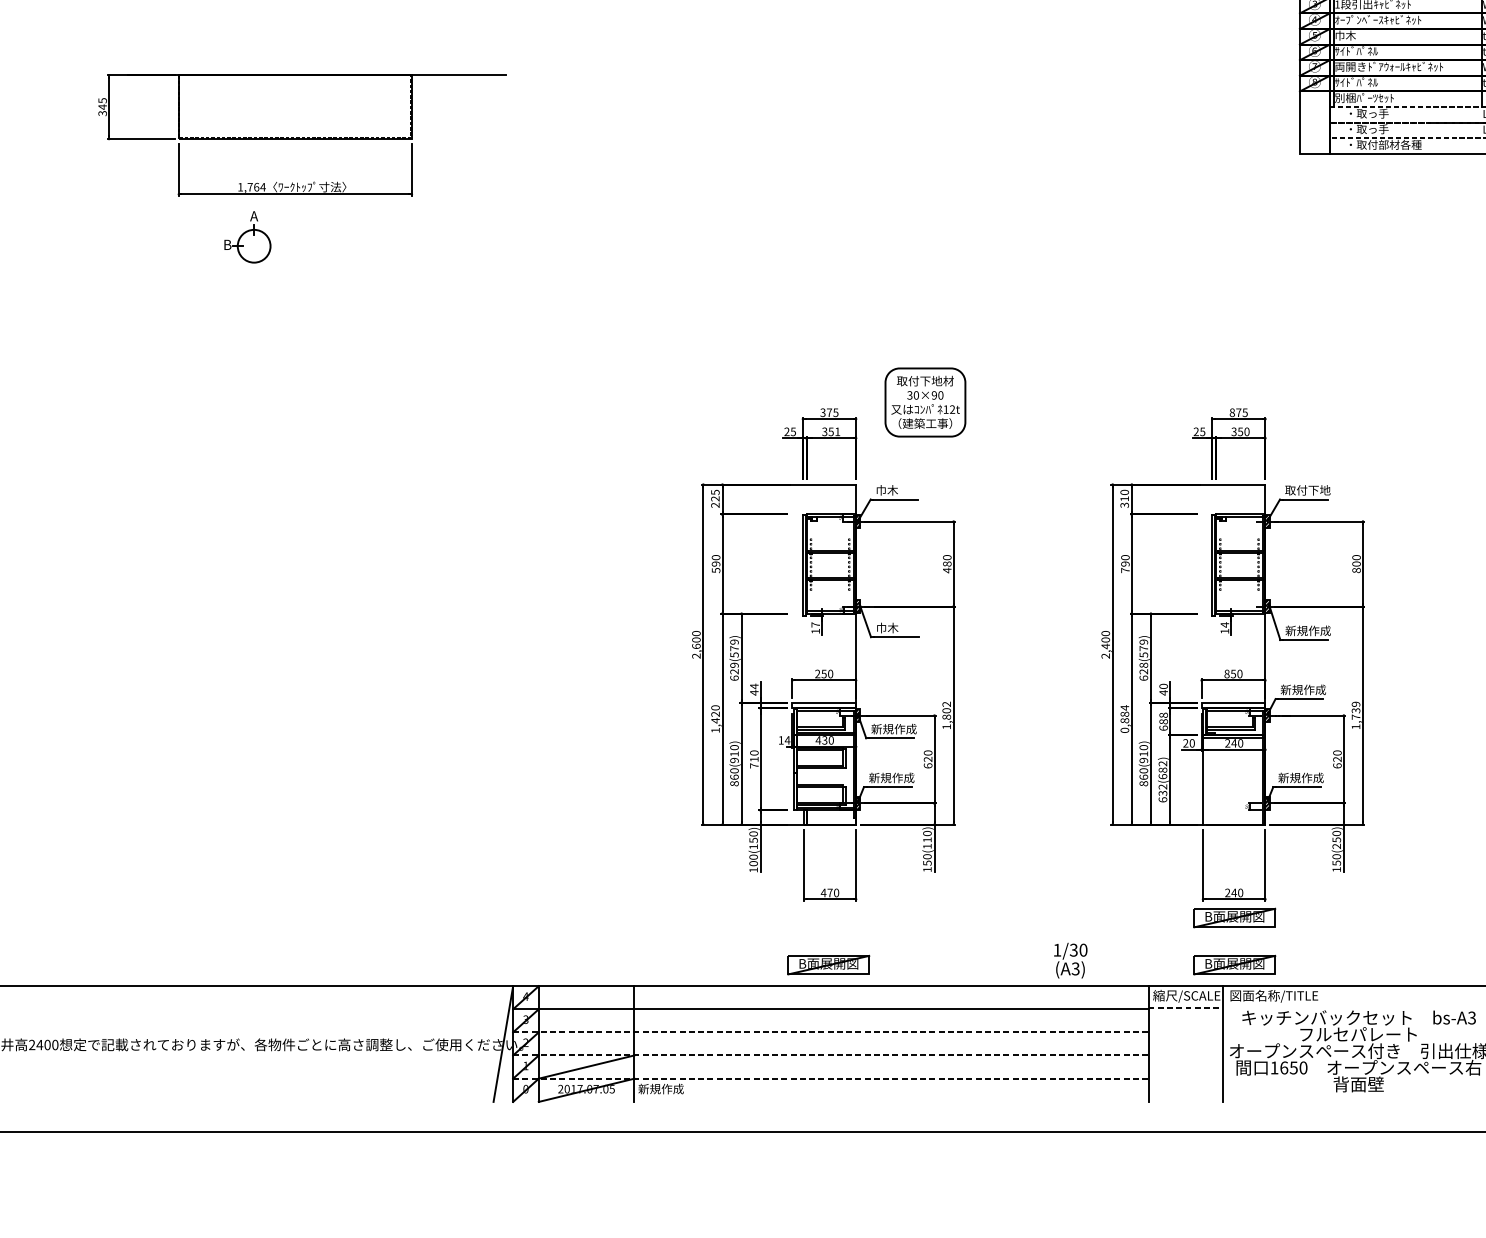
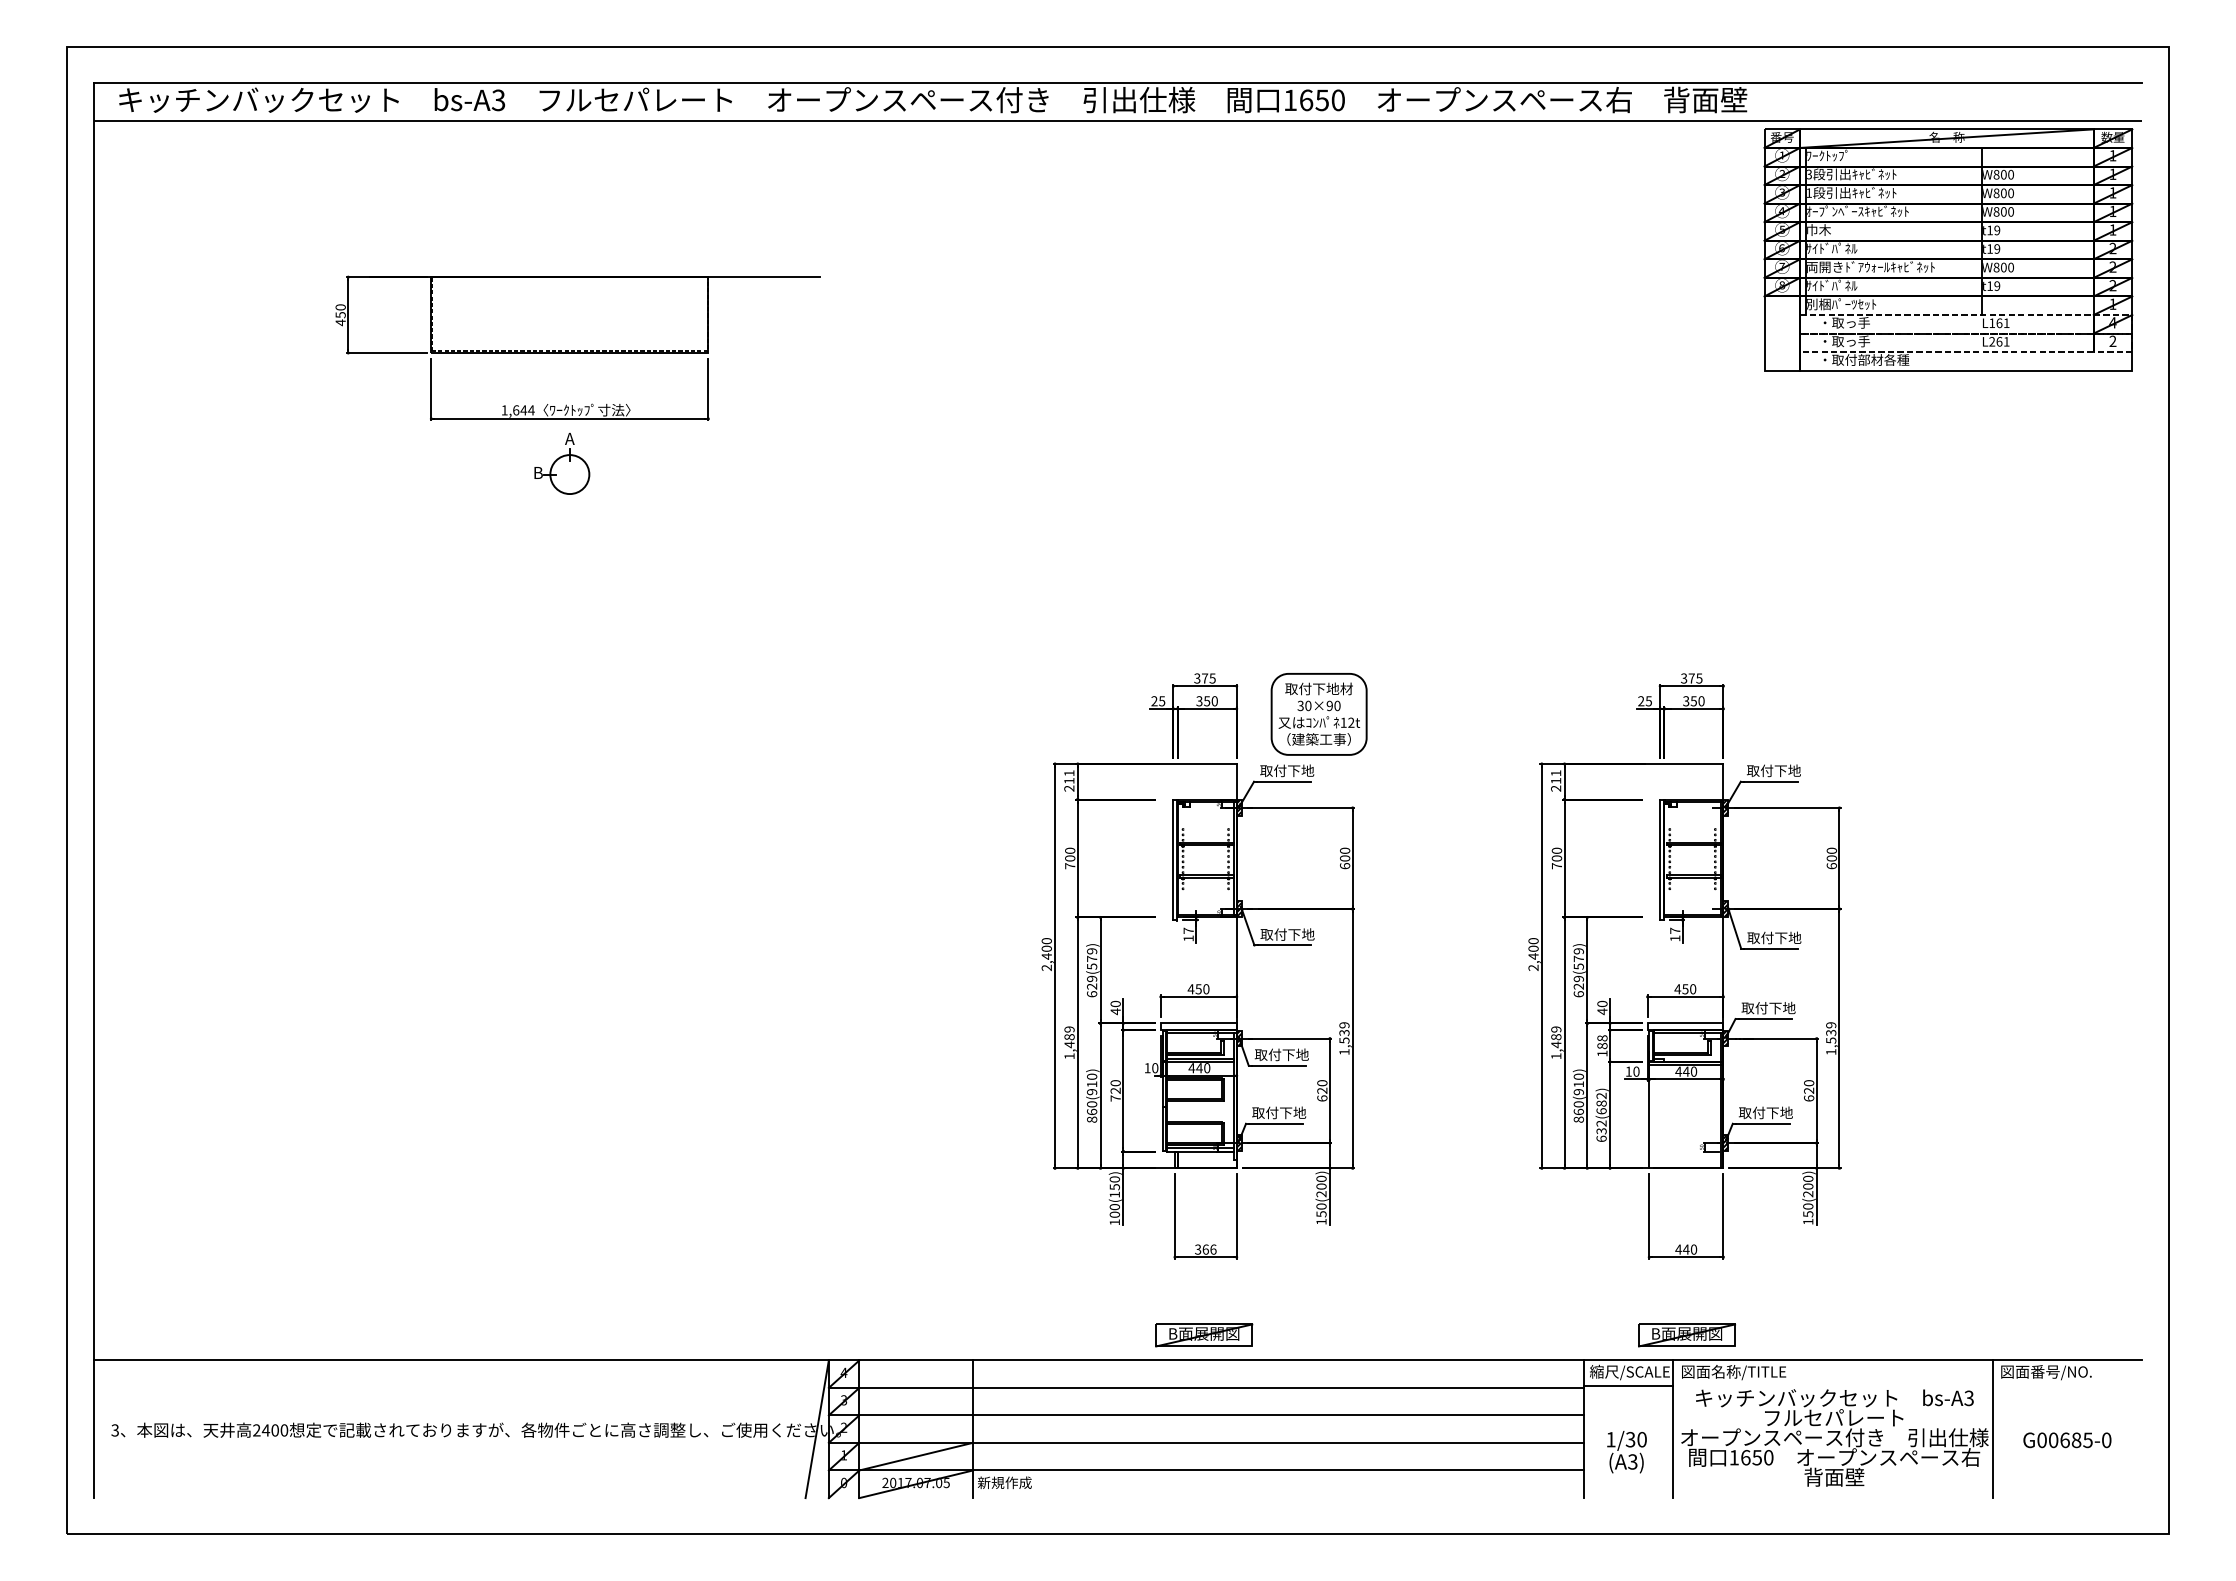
text: (102, 107) -> (340, 315), 345 -> 450
text: (253, 187) -> (519, 410), 1,764 -> 1,644
part: (247, 236) -> (562, 463), moved
part: (924, 402) -> (1318, 714), moved
text: (1232, 412) -> (1684, 678), 875 -> 375
text: (837, 432) -> (1214, 701), 351 -> 350
text: (898, 490) -> (1287, 770), 巾木 -> 取付下地
text: (715, 495) -> (1069, 776), 225 -> 211
text: (1125, 498) -> (1556, 780), 310 -> 211
text: (1125, 564) -> (1557, 858), 790 -> 700
text: (716, 567) -> (1070, 862), 590 -> 700
text: (947, 567) -> (1345, 862), 480 -> 600
text: (1356, 570) -> (1831, 866), 800 -> 600
text: (1225, 624) -> (1675, 930), 14 -> 17
text: (898, 627) -> (1287, 934), 巾木 -> 取付下地
text: (1308, 630) -> (1774, 937), 新規作成 -> 取付下地
text: (696, 646) -> (1046, 956), 2,600 -> 2,400
text: (1143, 664) -> (1578, 978), 628(579) -> 629(579)
text: (817, 674) -> (1190, 989), 250 -> 450
text: (1226, 674) -> (1677, 989), 850 -> 450
text: (754, 686) -> (1115, 1003), 44 -> 40
text: (1303, 689) -> (1768, 1007), 新規作成 -> 取付下地
text: (946, 710) -> (1344, 1032), 1,802 -> 1,539
text: (715, 711) -> (1069, 1033), 1,420 -> 1,489
text: (1356, 717) -> (1831, 1040), 1,739 -> 1,539
text: (1125, 718) -> (1556, 1042), 0,884 -> 1,489
text: (893, 728) -> (1281, 1054), 新規作成 -> 取付下地
text: (1163, 728) -> (1602, 1053), 688 -> 188
text: (786, 740) -> (1154, 1068), 14 -> 10
text: (824, 740) -> (1199, 1068), 430 -> 440
text: (1185, 743) -> (1628, 1071), 20 -> 10
text: (1227, 743) -> (1678, 1071), 240 -> 440
text: (754, 759) -> (1115, 1090), 710 -> 720
text: (891, 777) -> (1278, 1112), 新規作成 -> 取付下地
text: (1300, 777) -> (1765, 1112), 新規作成 -> 取付下地
text: (1336, 839) -> (1808, 1186), 150(250) -> 150(200)
text: (927, 843) -> (1321, 1190), 150(110) -> 150(200)
text: (829, 892) -> (1205, 1249), 470 -> 366
text: (1227, 892) -> (1678, 1249), 240 -> 440
part: (1234, 918) -> (1686, 1279), removed
text: (1070, 960) -> (1626, 1452), moved
line: (1186, 1008) -> (1629, 1386), dashed -> solid
line: (830, 1032) -> (1206, 1415), dashed -> solid
line: (830, 1055) -> (1206, 1442), dashed -> solid
line: (830, 1078) -> (1206, 1470), dashed -> solid

